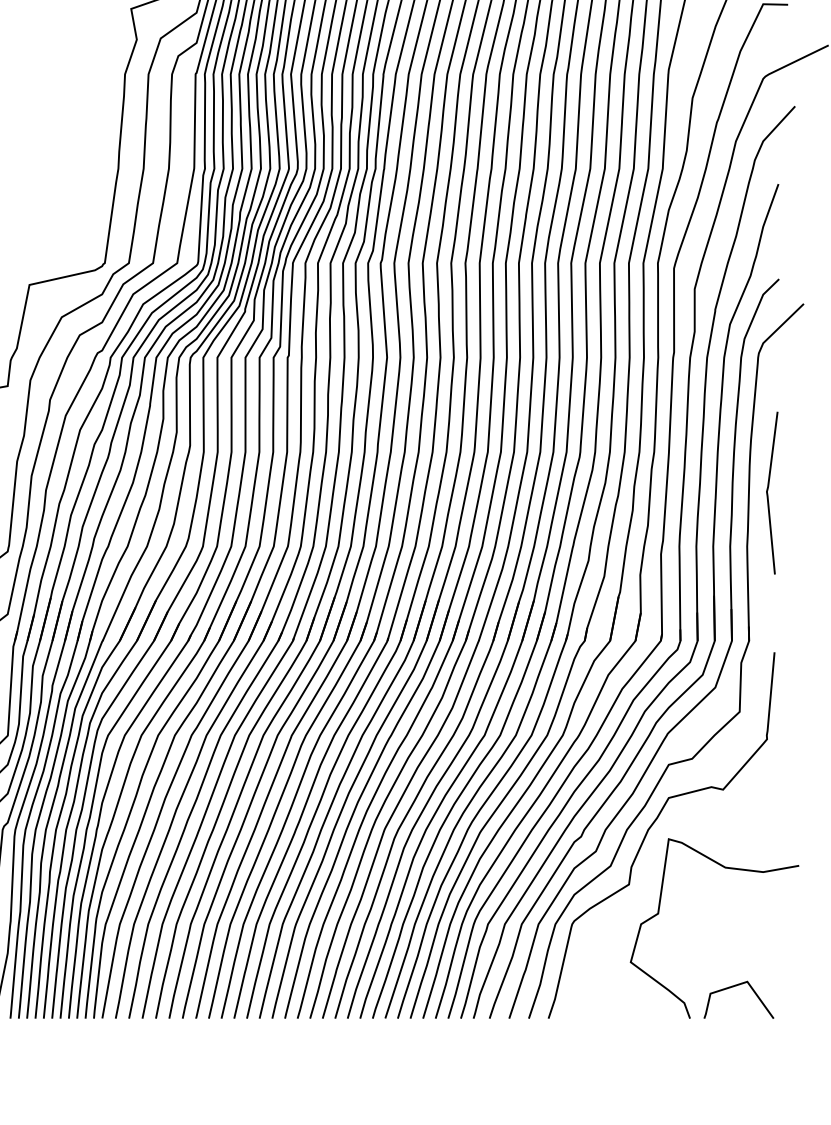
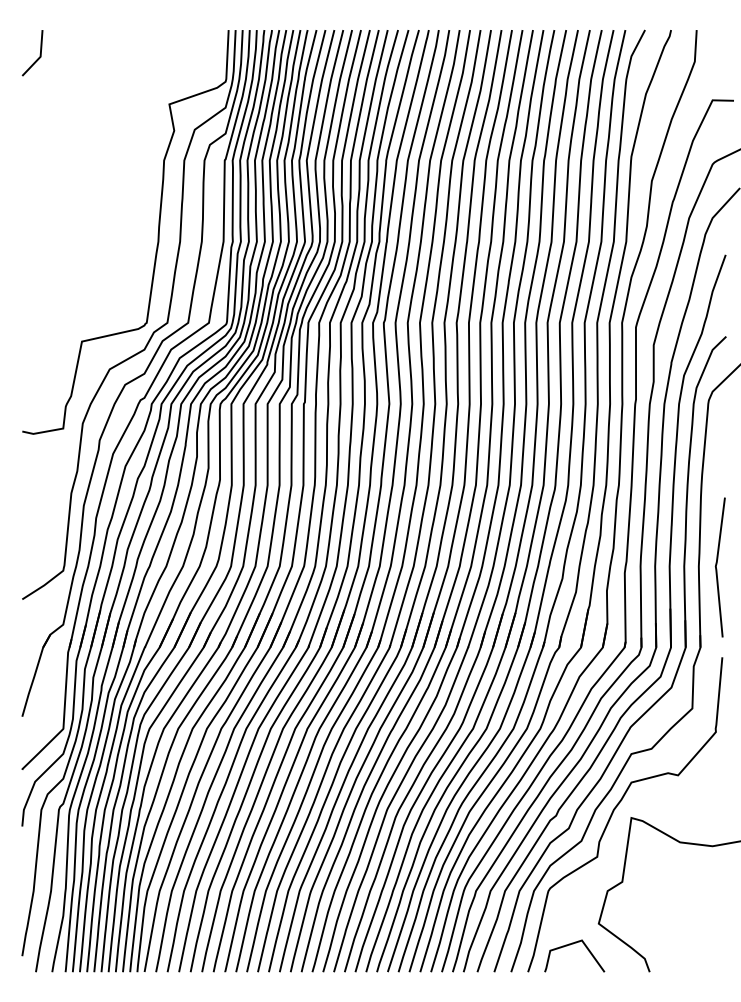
line: (768, 495) -> (717, 569), moved
line: (734, 987) -> (570, 945), moved

